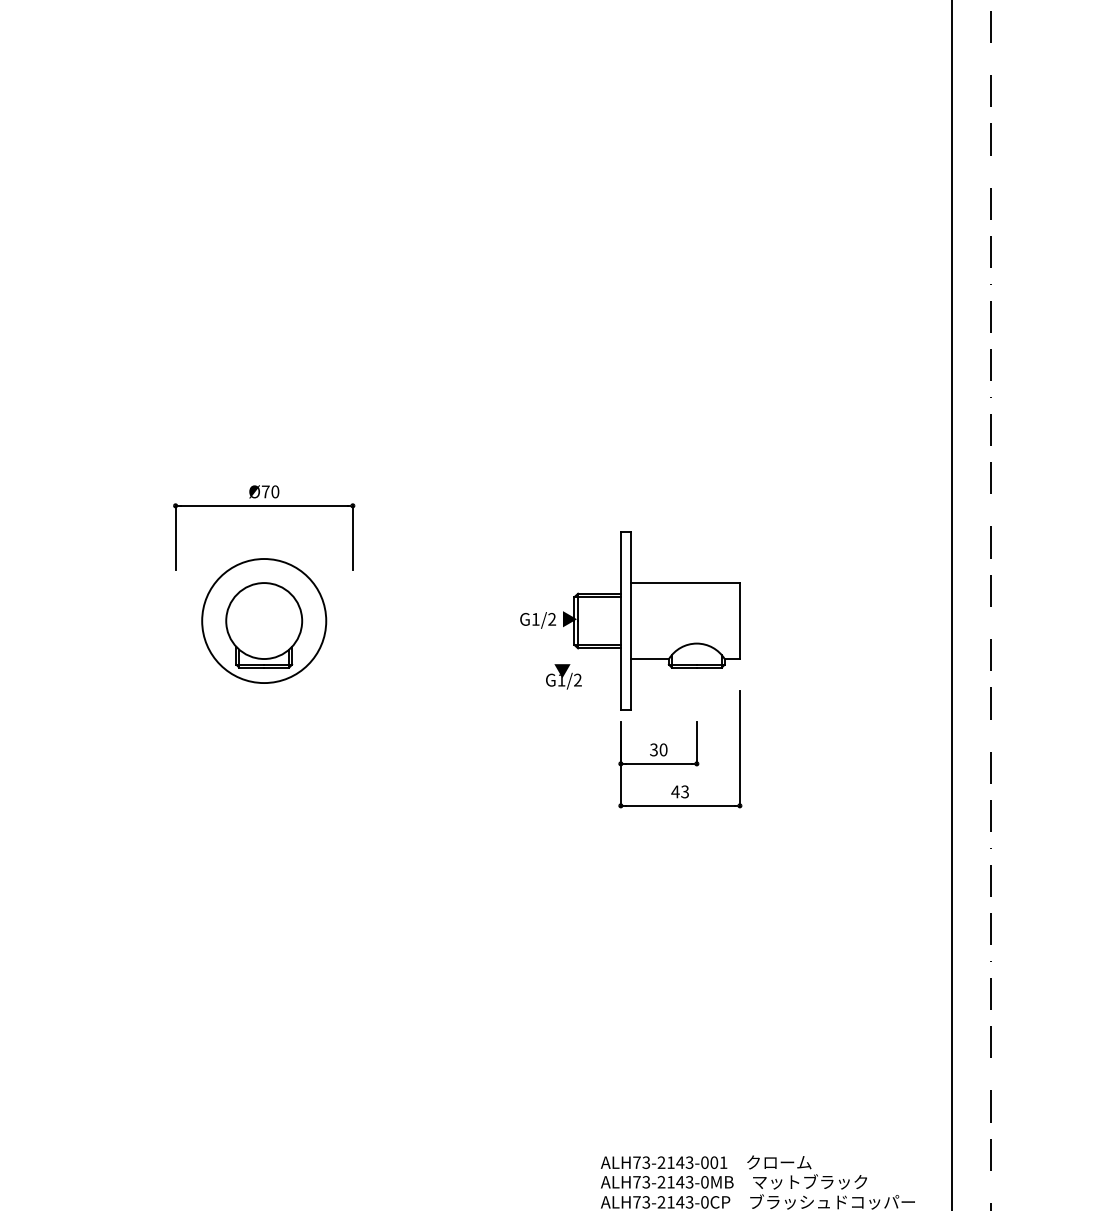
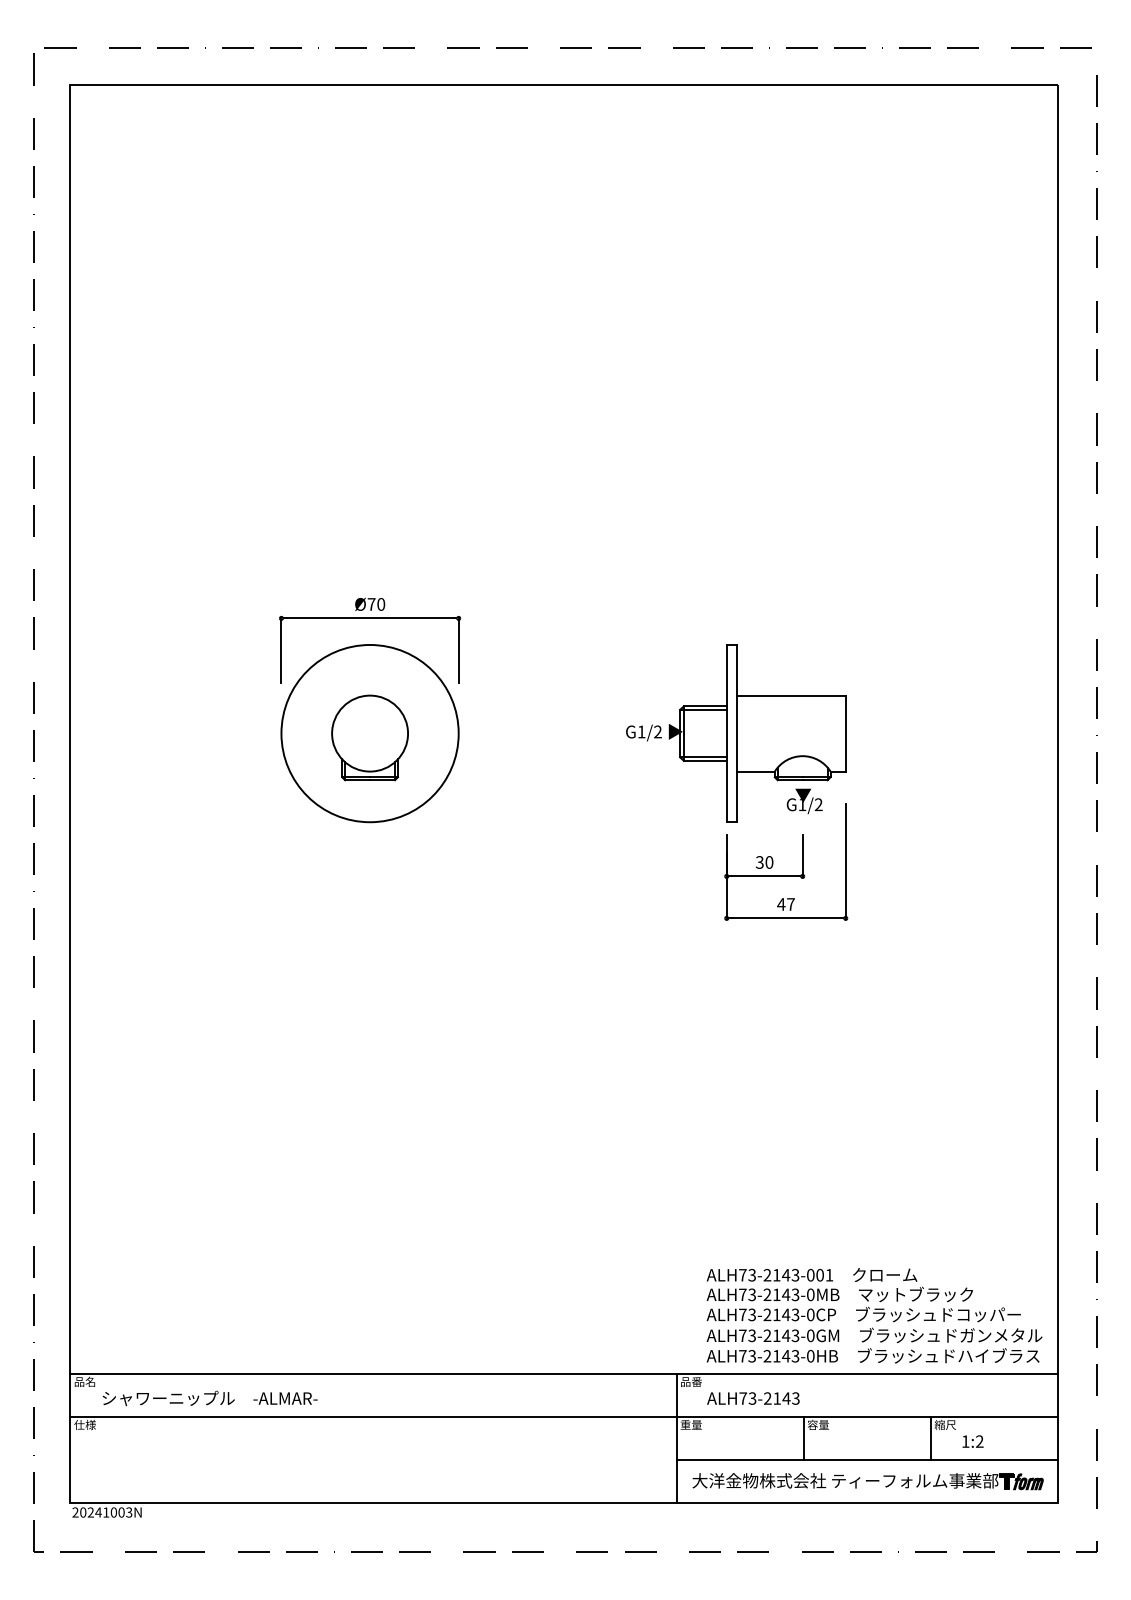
circle: (263, 620) -> (369, 733), size x1.43
text: (563, 676) -> (804, 801), moved
text: (684, 791) -> (790, 904), 43 -> 47

